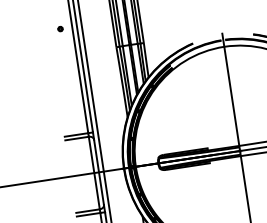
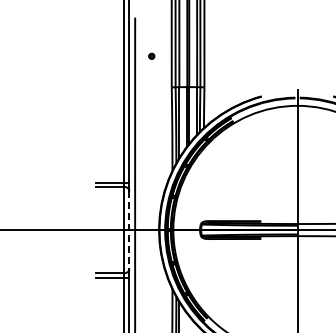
part: (60, 28) -> (151, 55), moved
line: (99, 172) -> (129, 230), solid -> dashed

